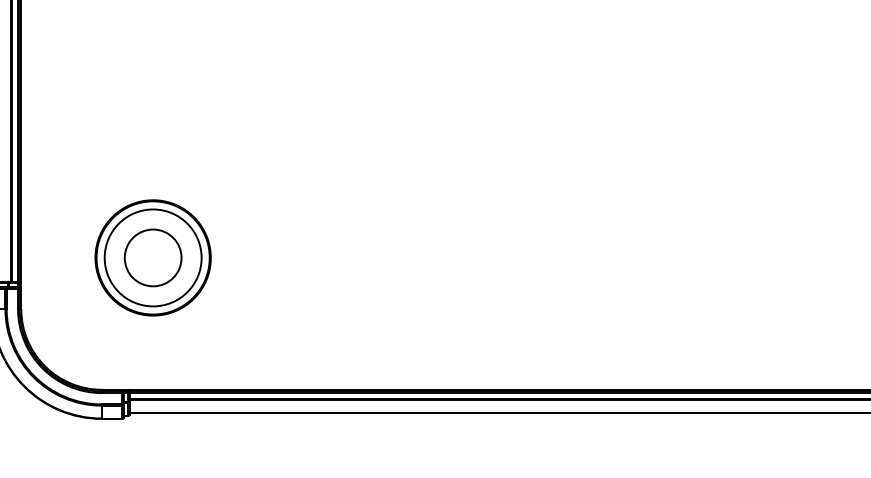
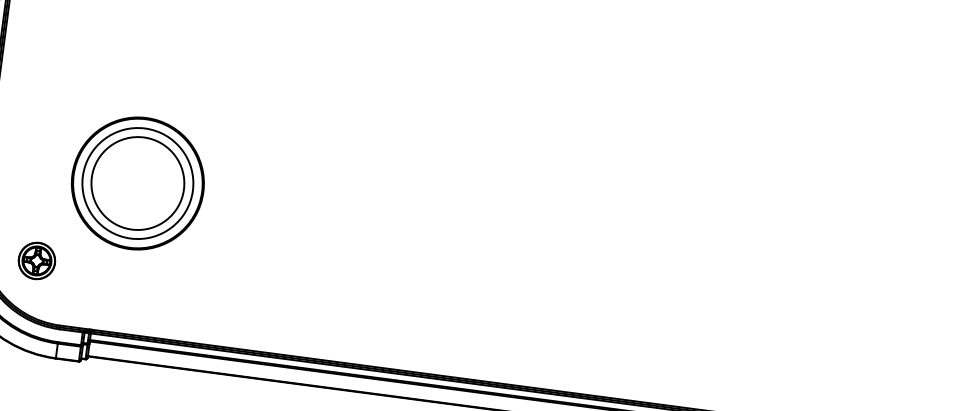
circle: (152, 257) -> (137, 182), size x1.43
part: (74, 336) -> (36, 260), added

